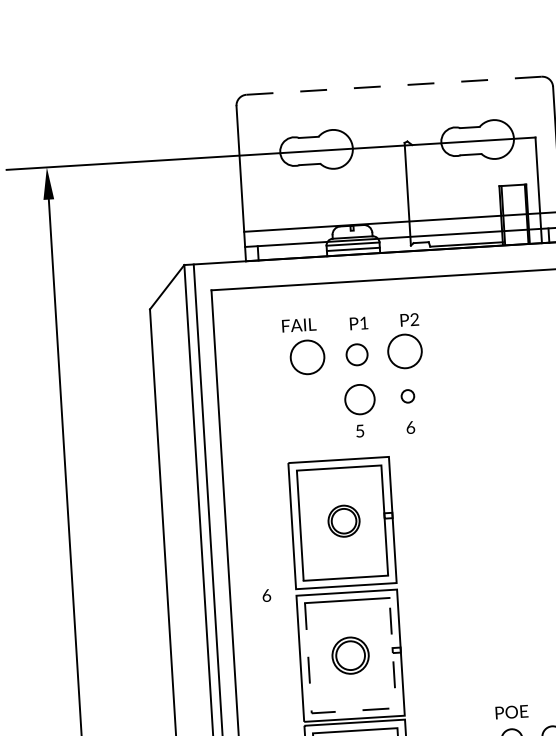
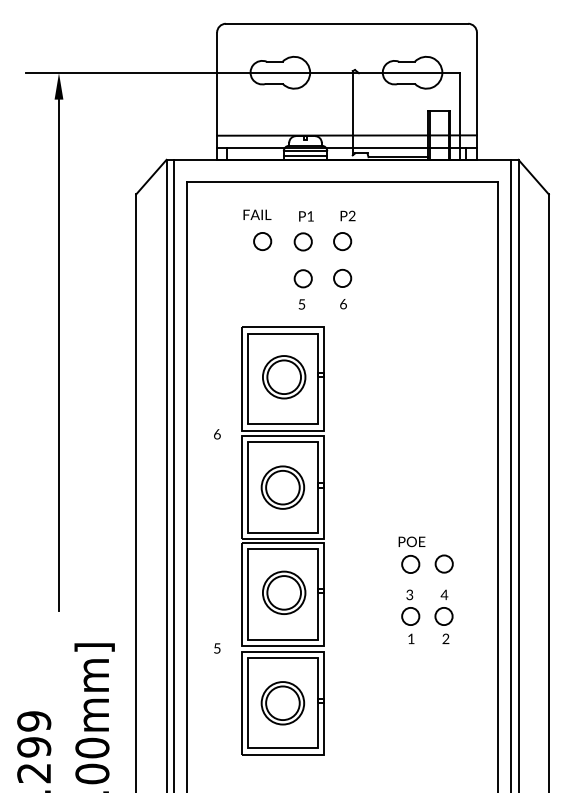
line: (394, 85) -> (347, 23), dashed -> solid
circle: (404, 351) -> (342, 241), size x0.62
circle: (307, 357) -> (262, 241), size x0.62
circle: (407, 396) -> (342, 278), size x1.67
circle: (358, 399) -> (302, 278), size x0.71
part: (344, 521) -> (284, 377), size x1.67
part: (350, 655) -> (282, 487), size x1.43
line: (353, 710) -> (282, 532), dashed -> solid

